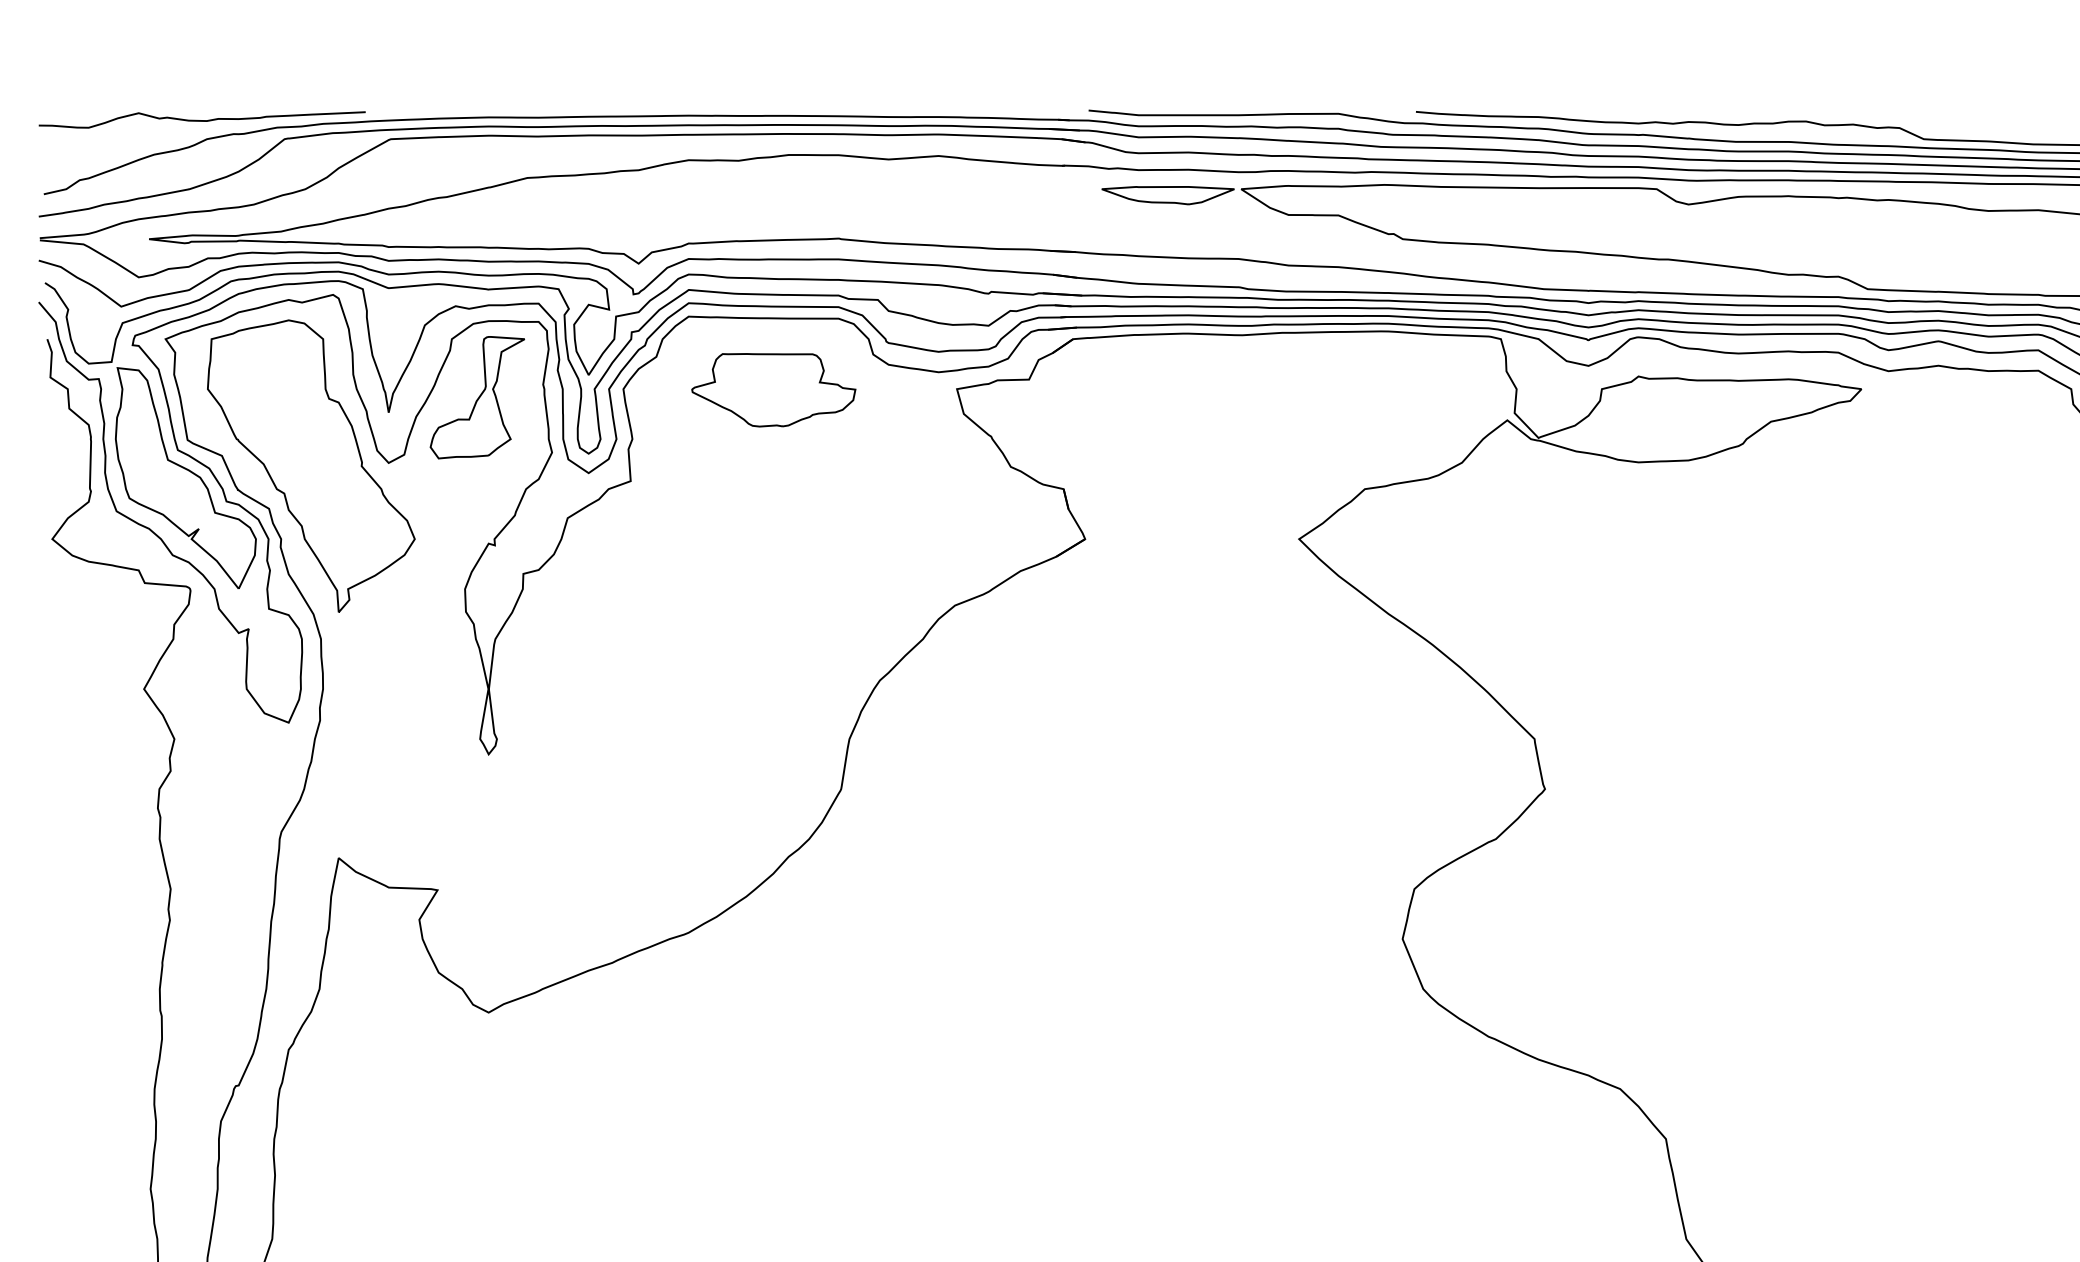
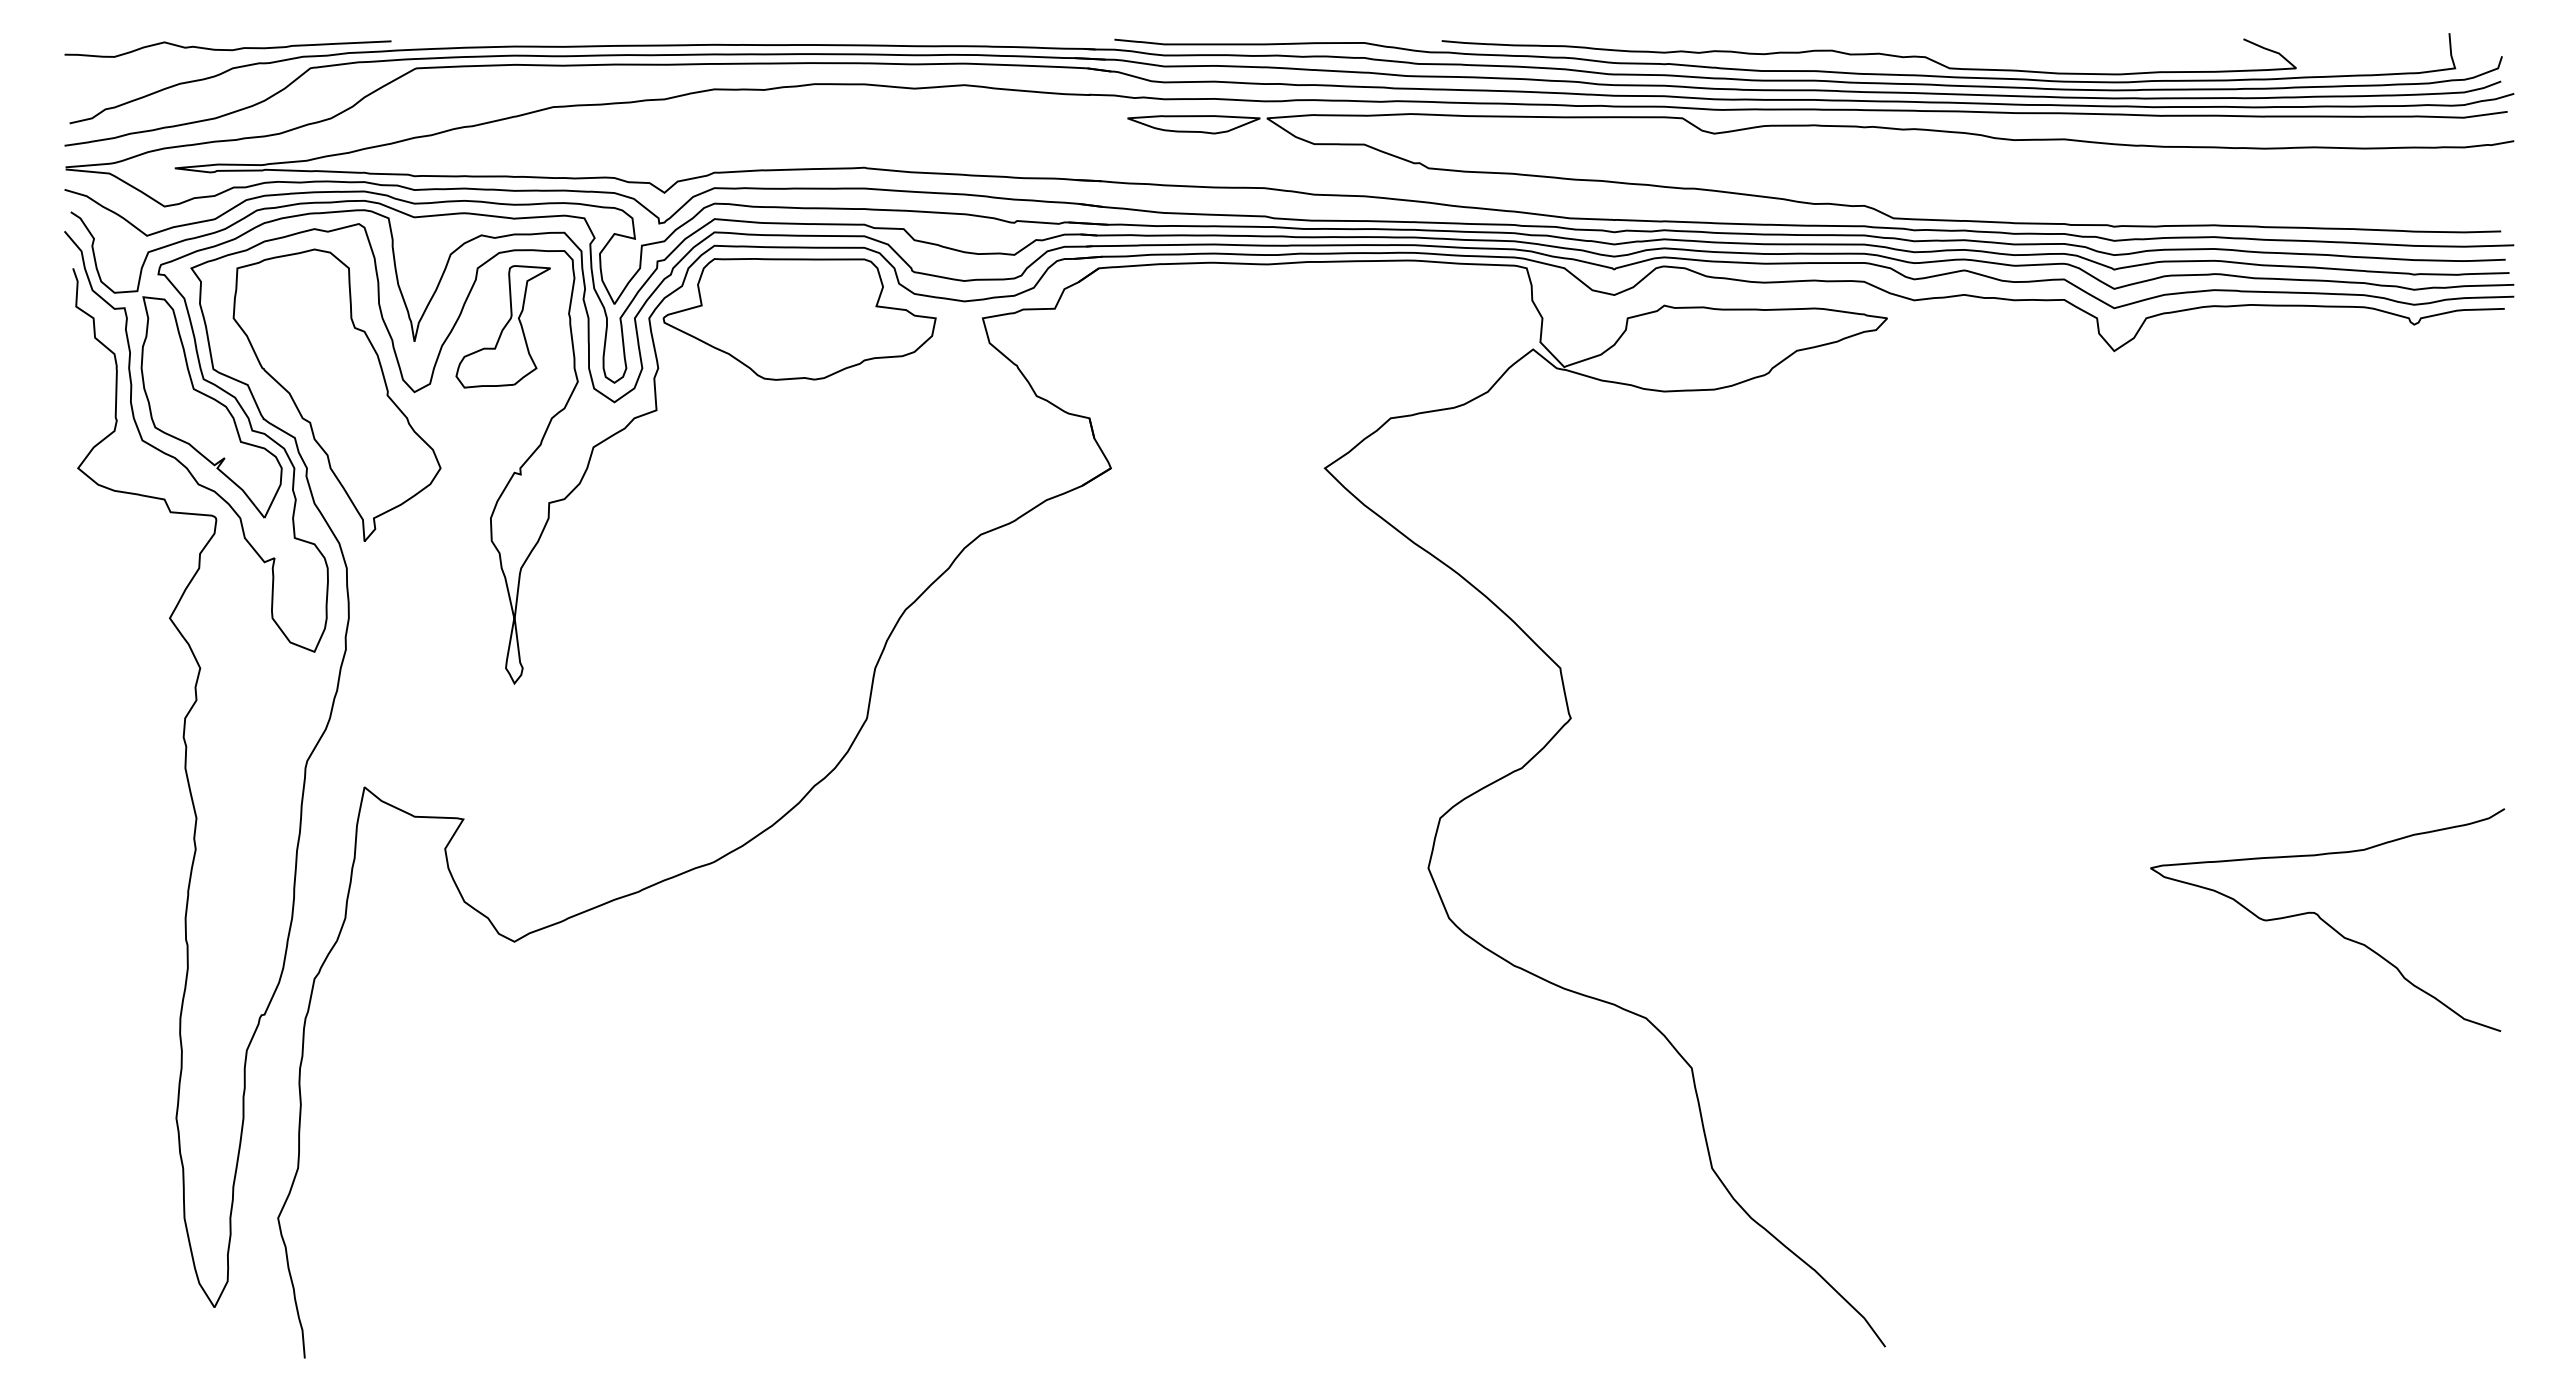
part: (773, 390) -> (799, 319), size x1.67

